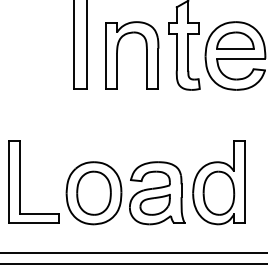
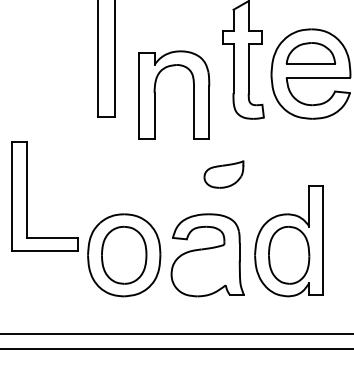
part: (117, 54) -> (155, 94), moved
part: (20, 182) -> (27, 196), moved
part: (154, 204) -> (223, 174), moved

